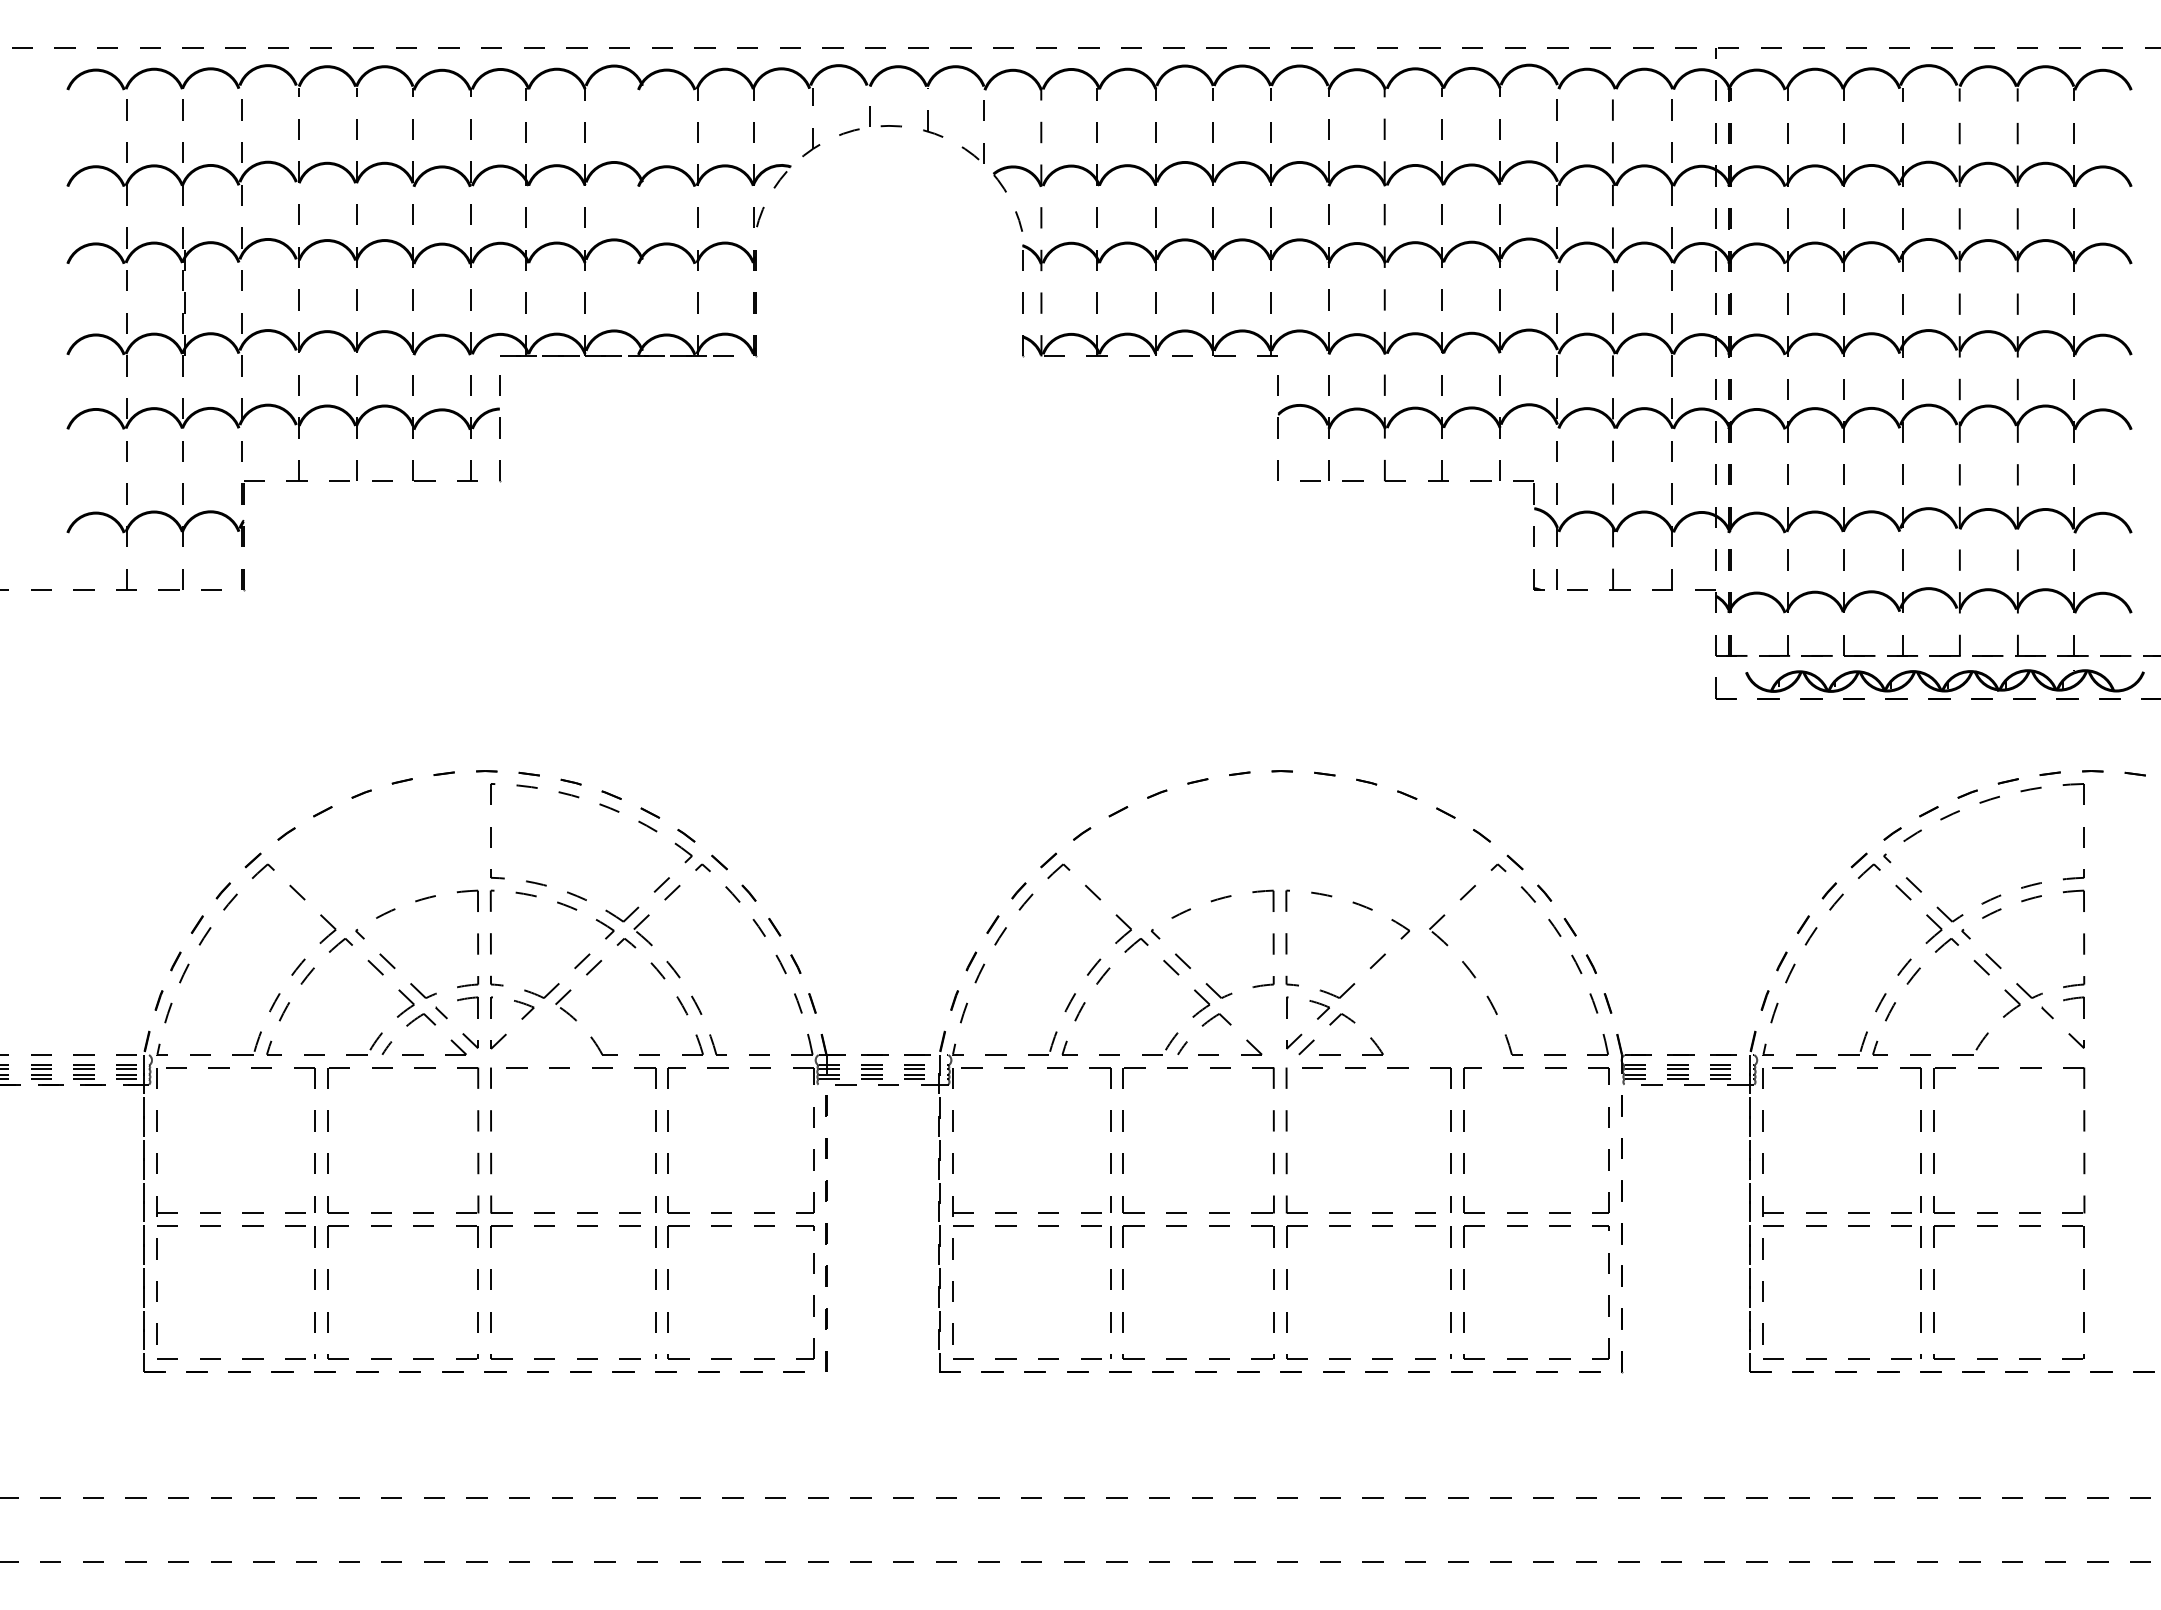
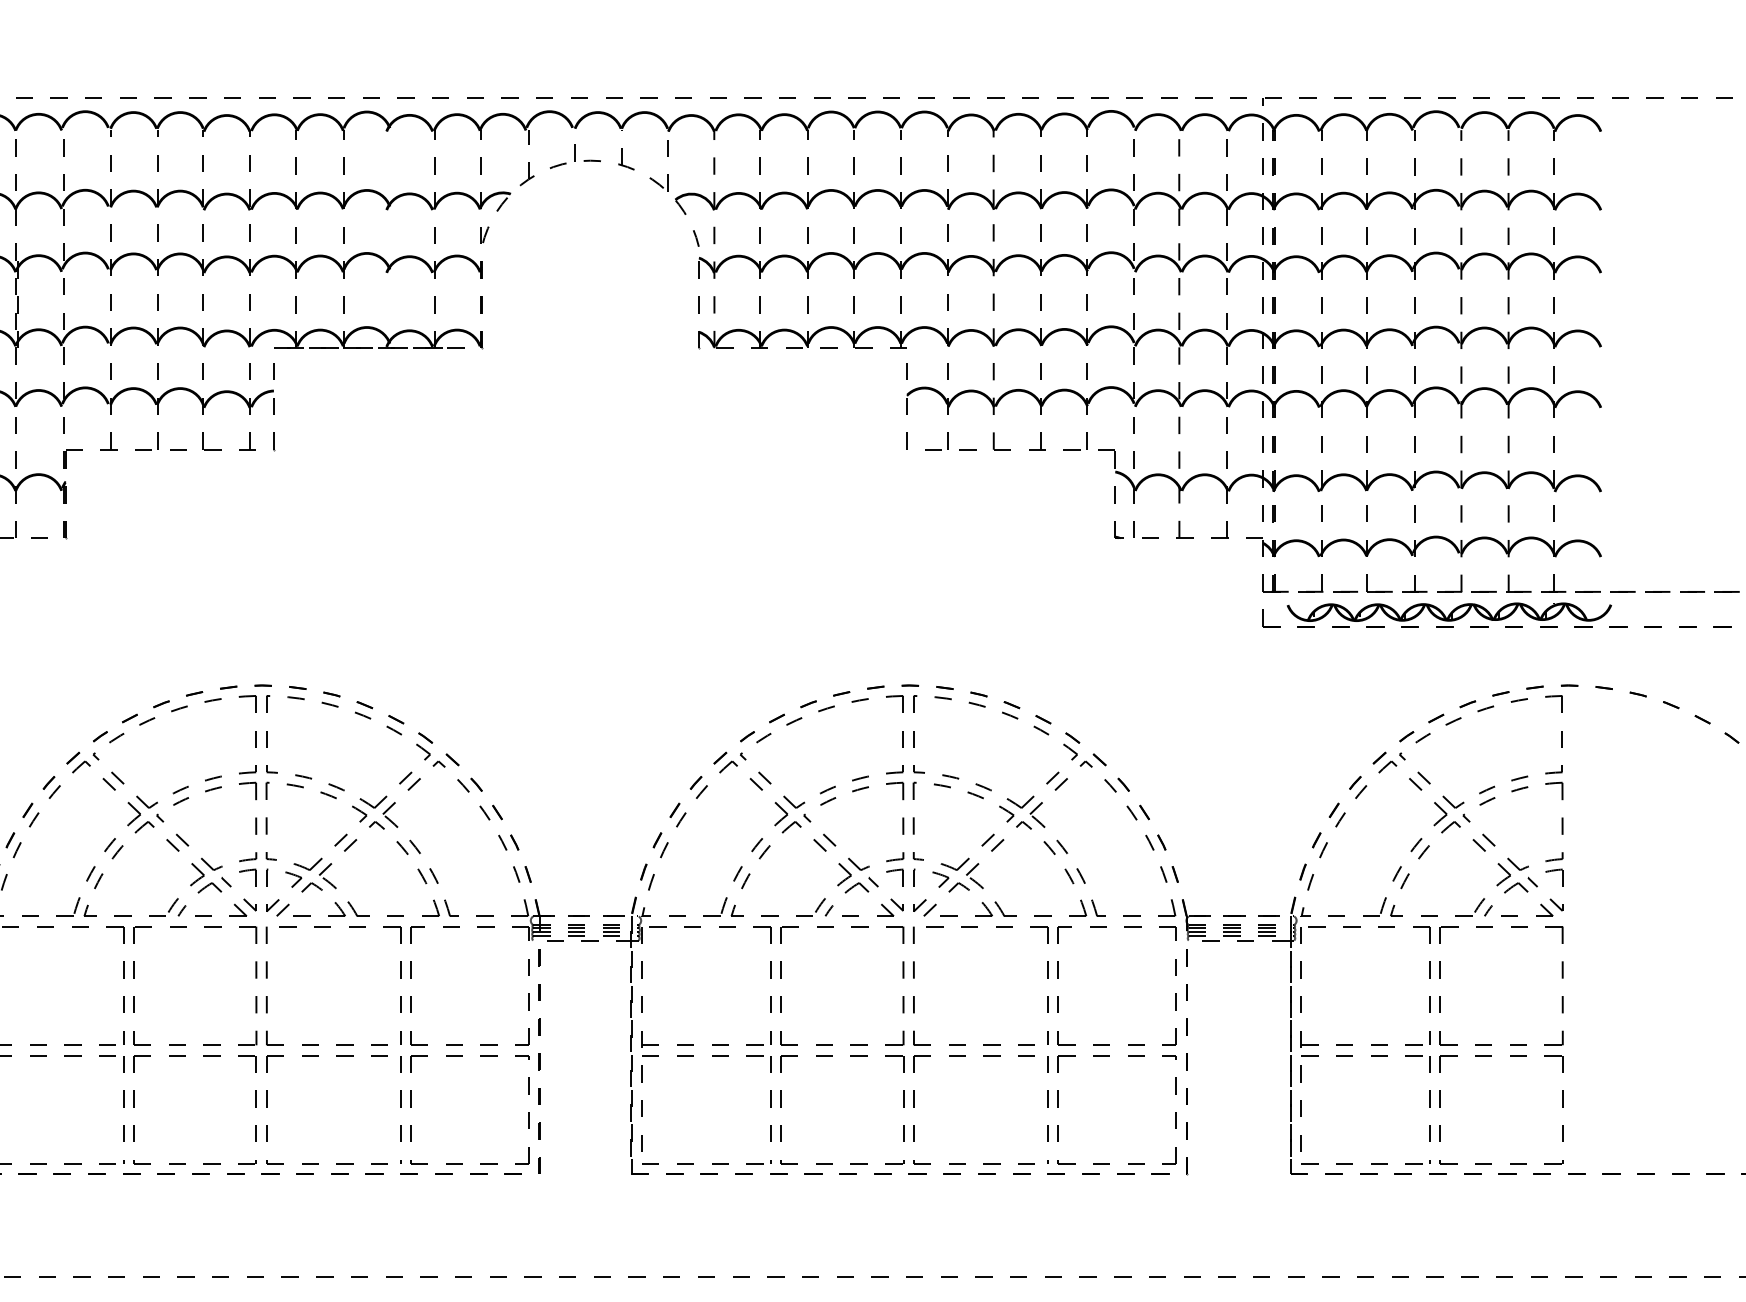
part: (1369, 893) -> (981, 785), added
part: (393, 894) -> (187, 785), added
part: (1189, 894) -> (834, 785), added
part: (1453, 972) -> (1049, 849), added
part: (1243, 1018) -> (878, 886), added
part: (536, 1024) -> (303, 891), added
part: (2039, 1024) -> (1526, 891), added

